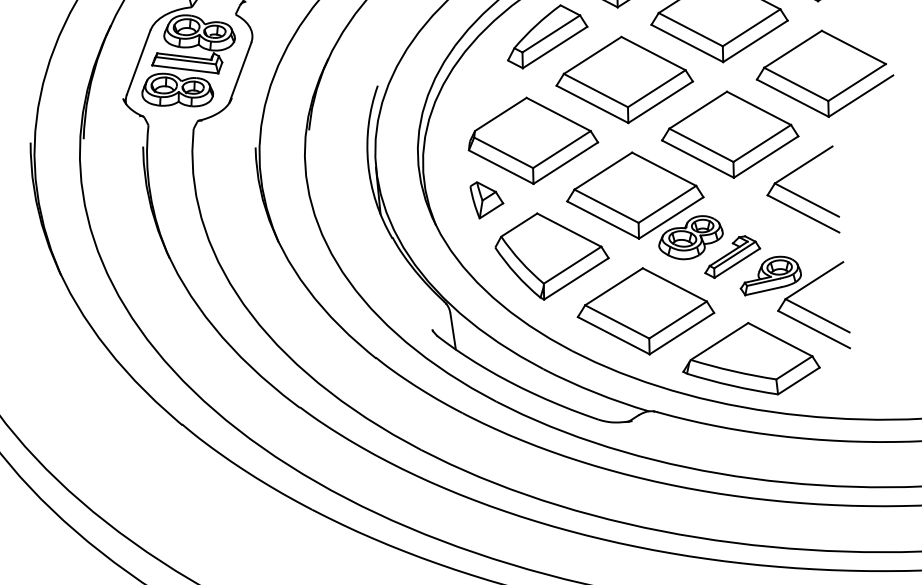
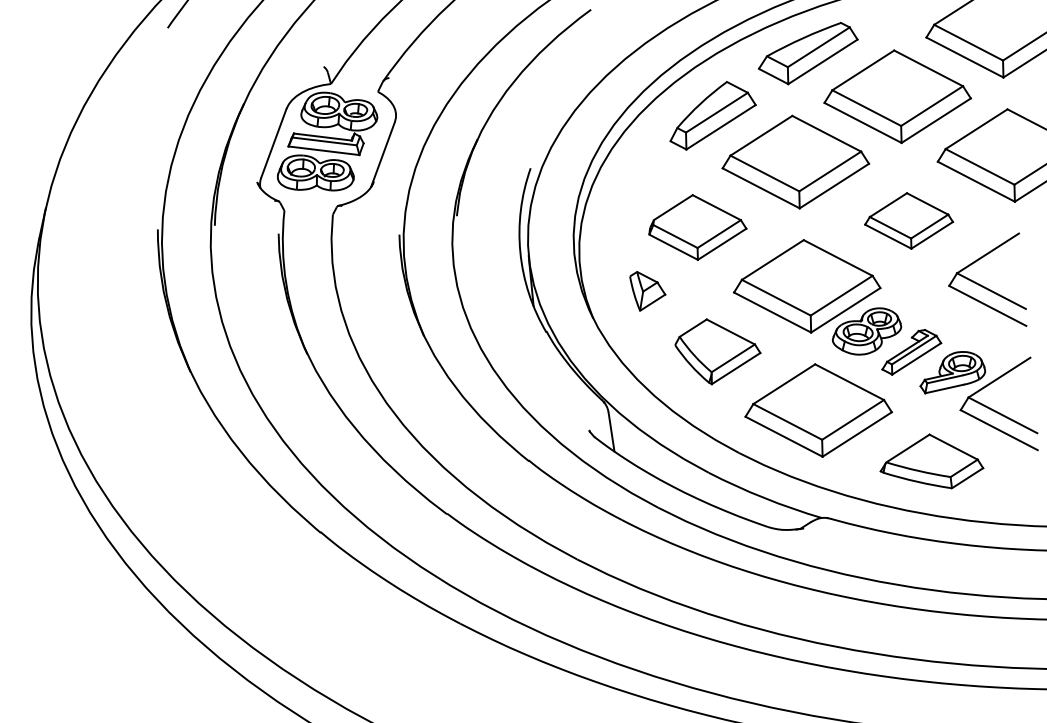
part: (729, 134) -> (908, 220), size x0.6
part: (533, 140) -> (697, 227), size x0.7
part: (551, 256) -> (717, 351), size x0.7
part: (751, 358) -> (931, 461), size x0.7

